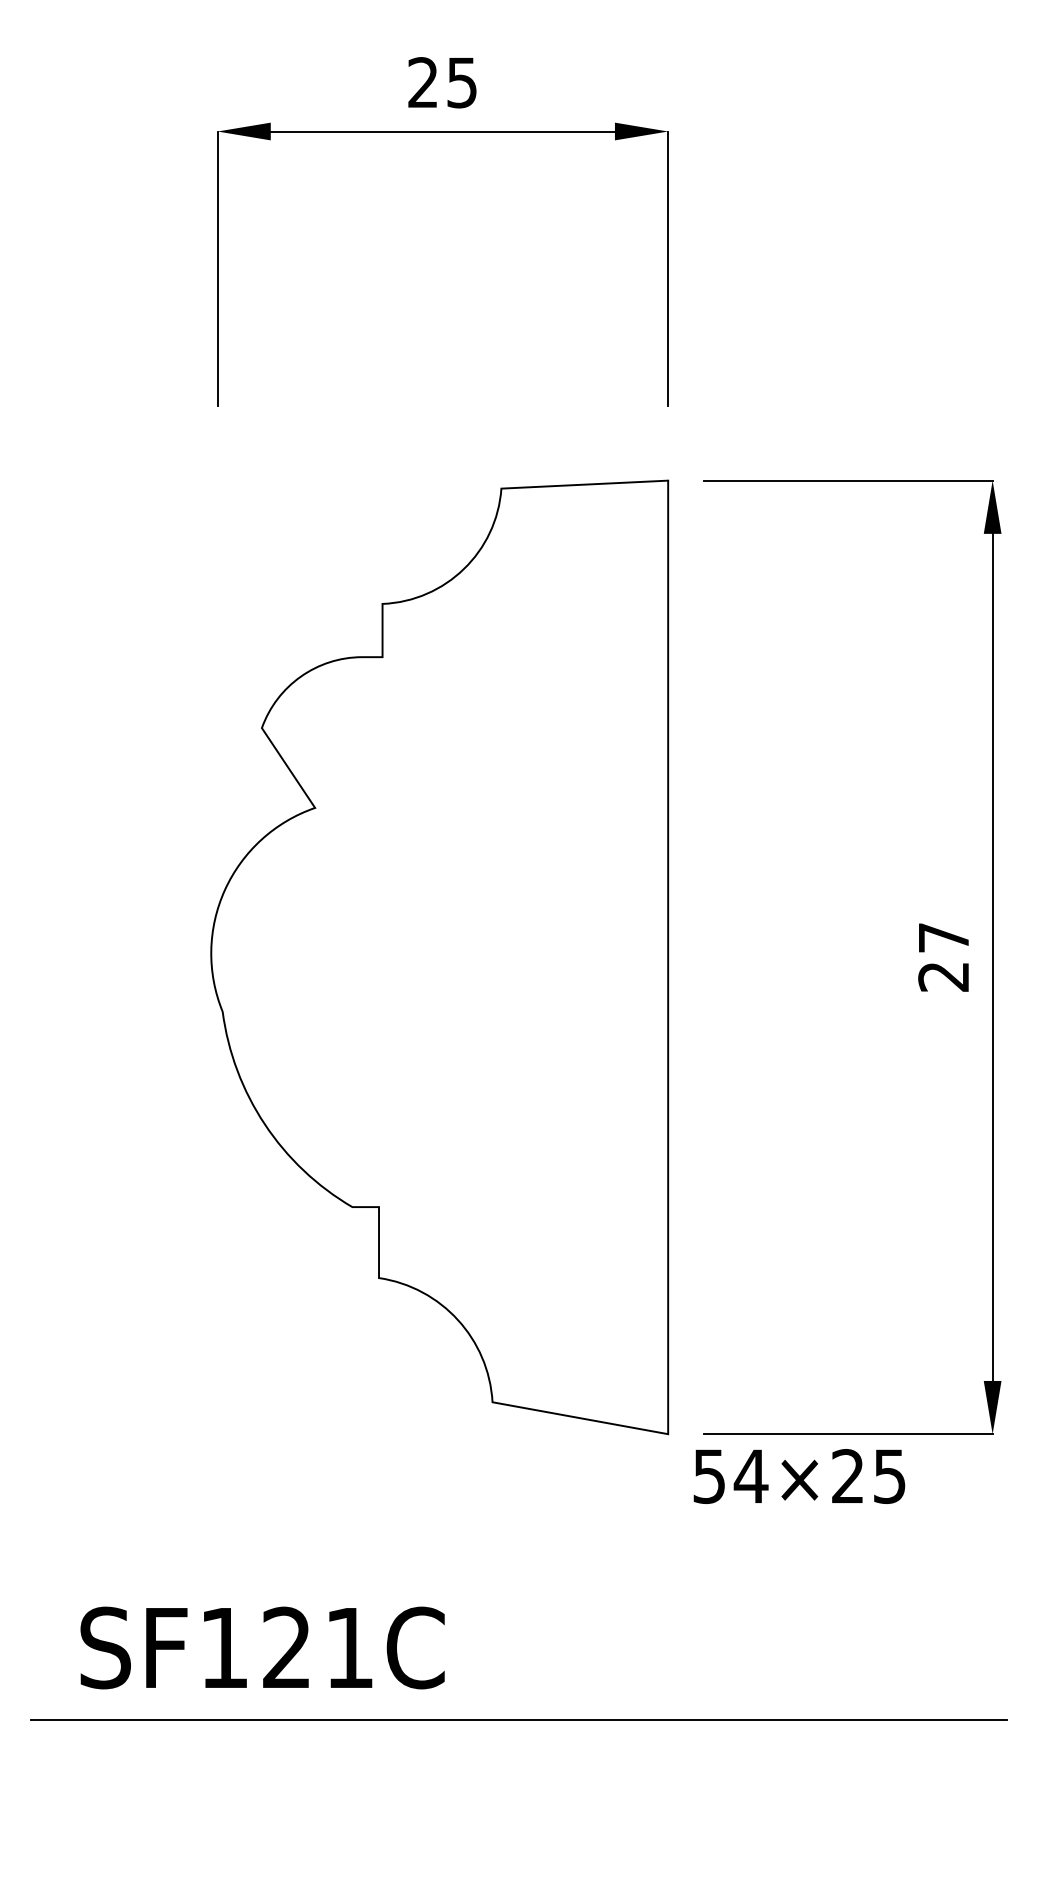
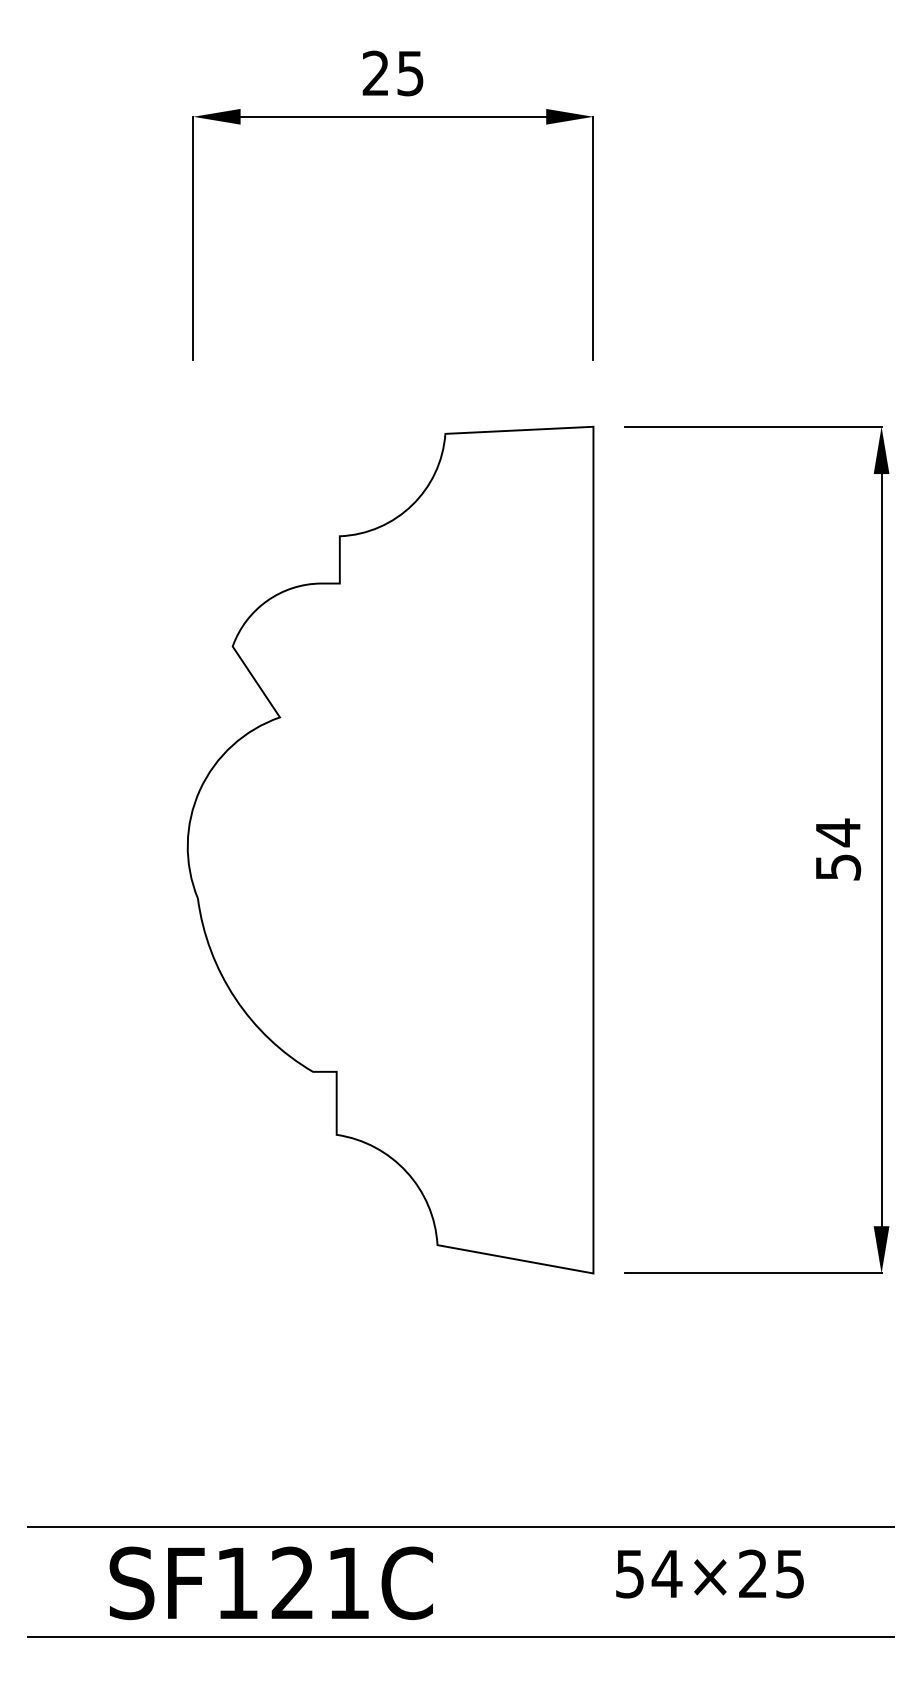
text: (944, 956) -> (838, 849), 27 -> 54
text: (798, 1475) -> (709, 1573), moved
text: (261, 1648) -> (270, 1583), moved
line: (518, 1844) -> (460, 1637), added

